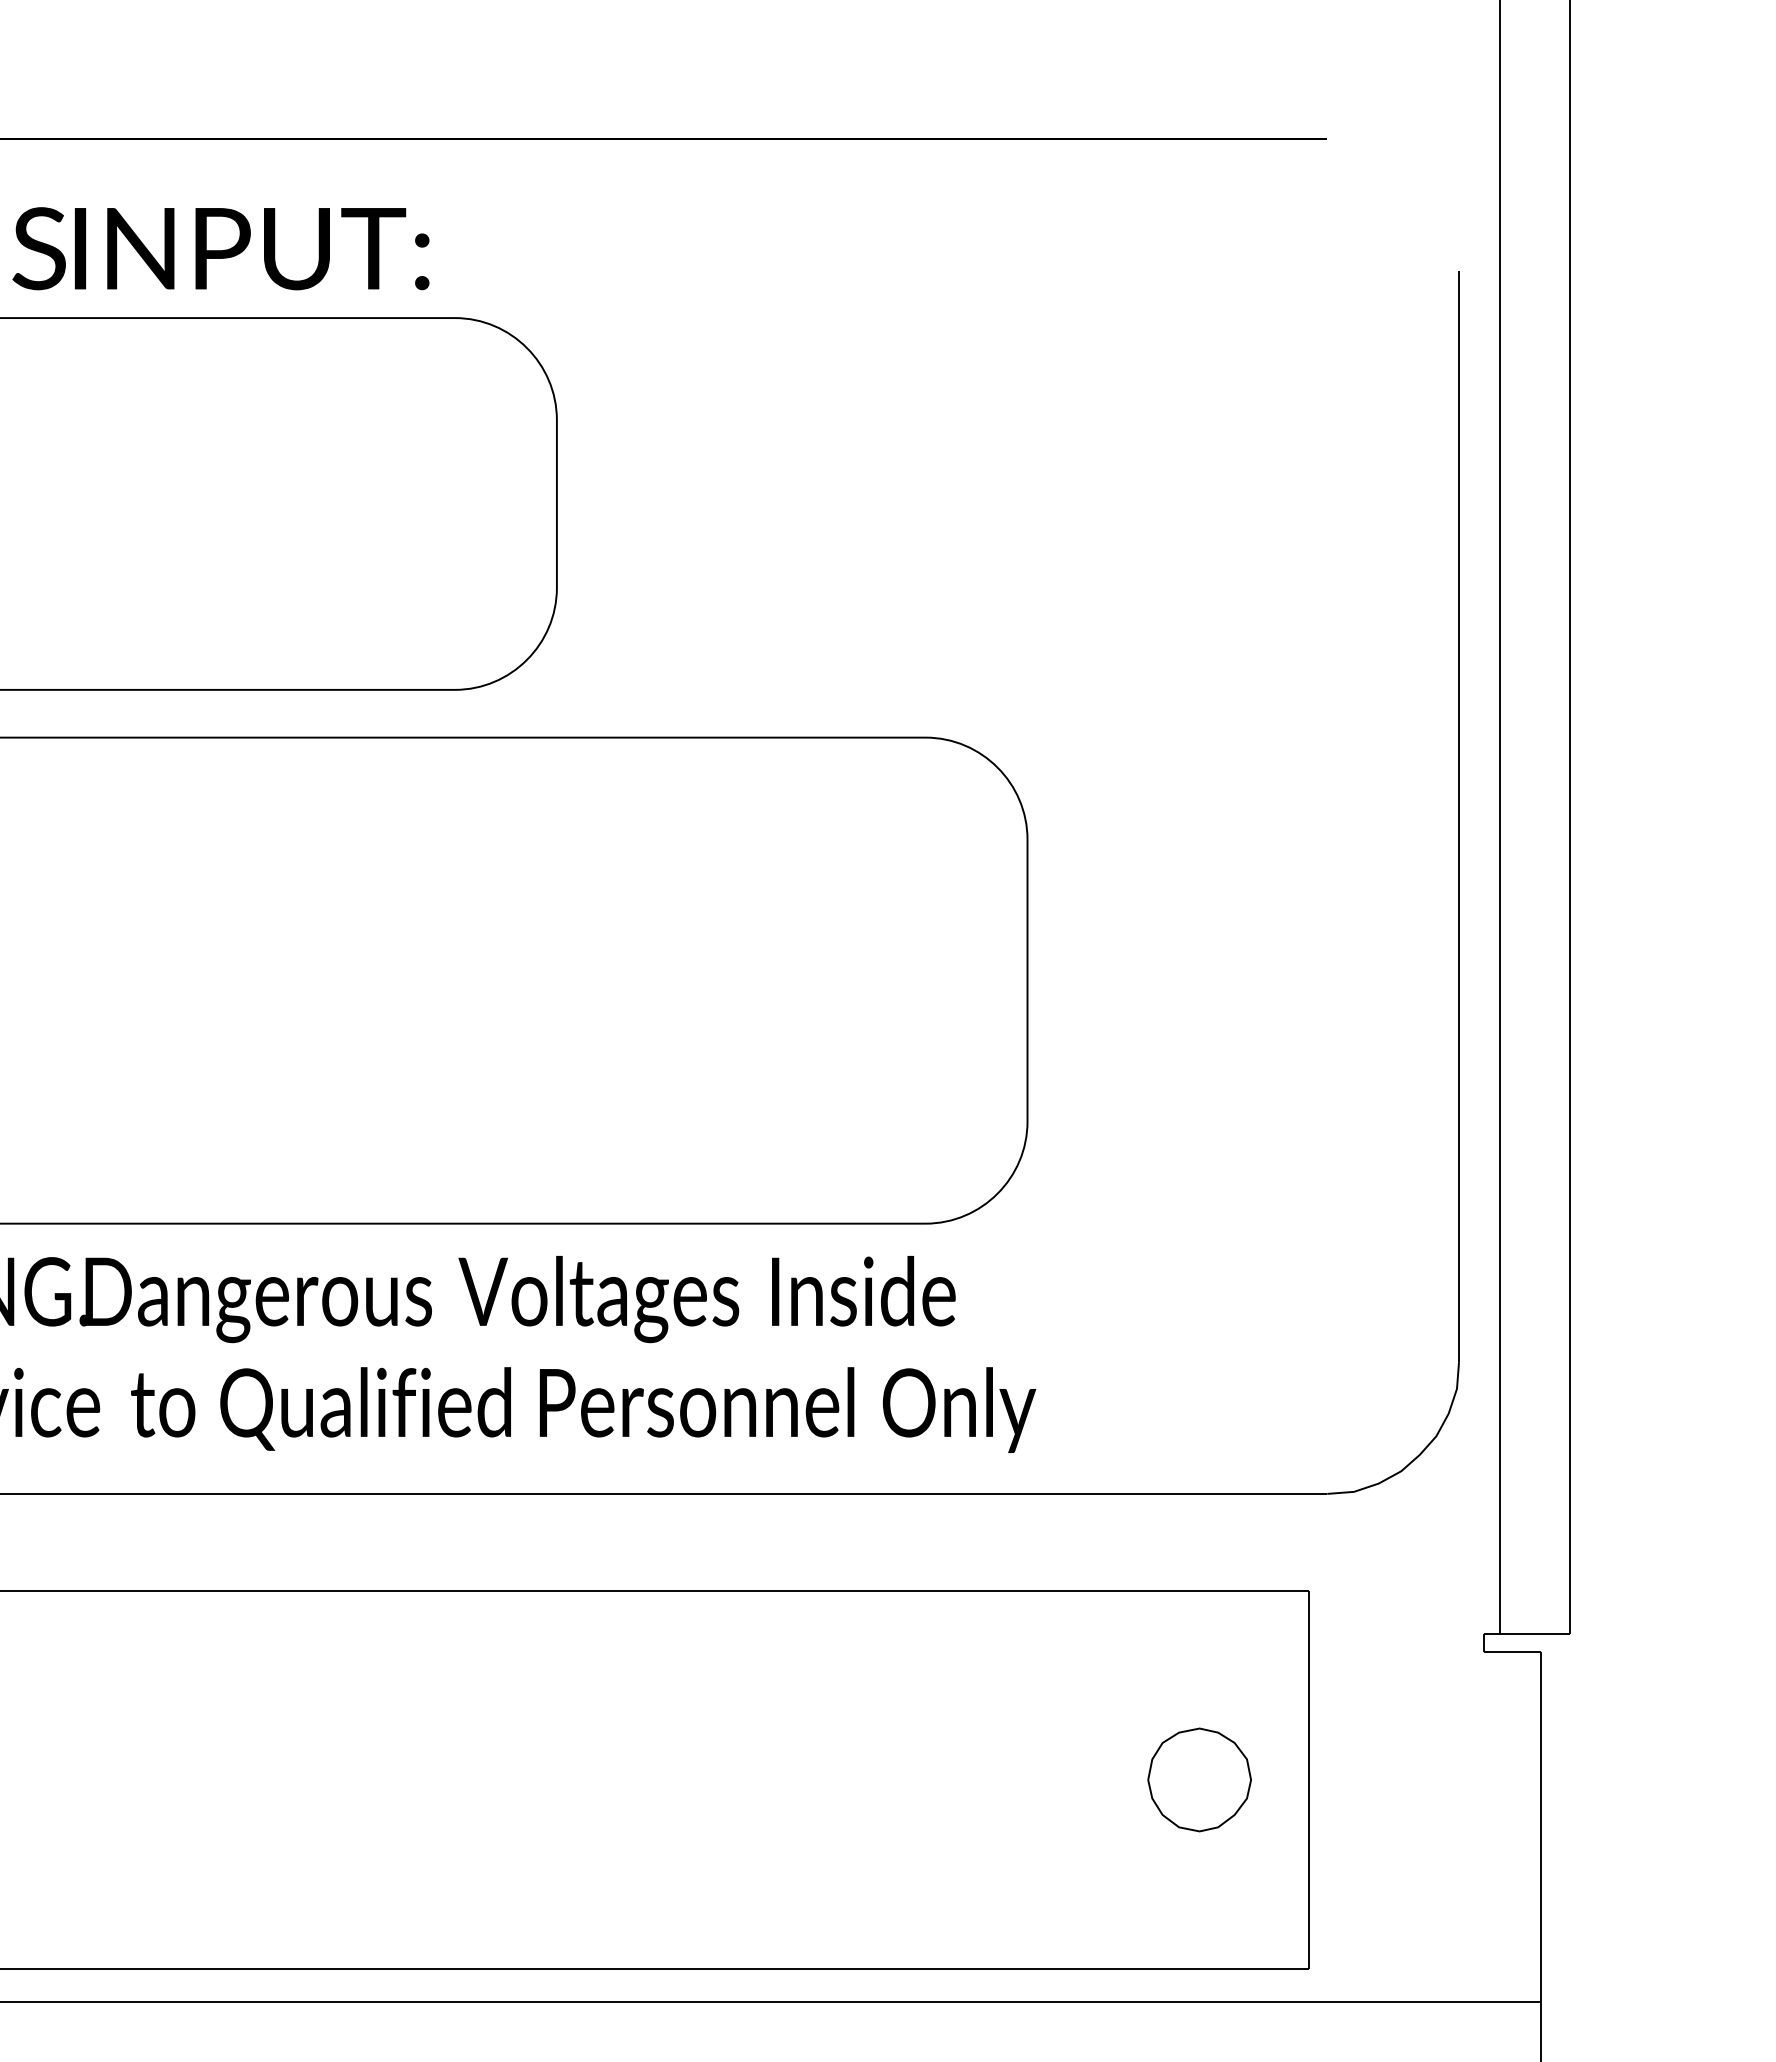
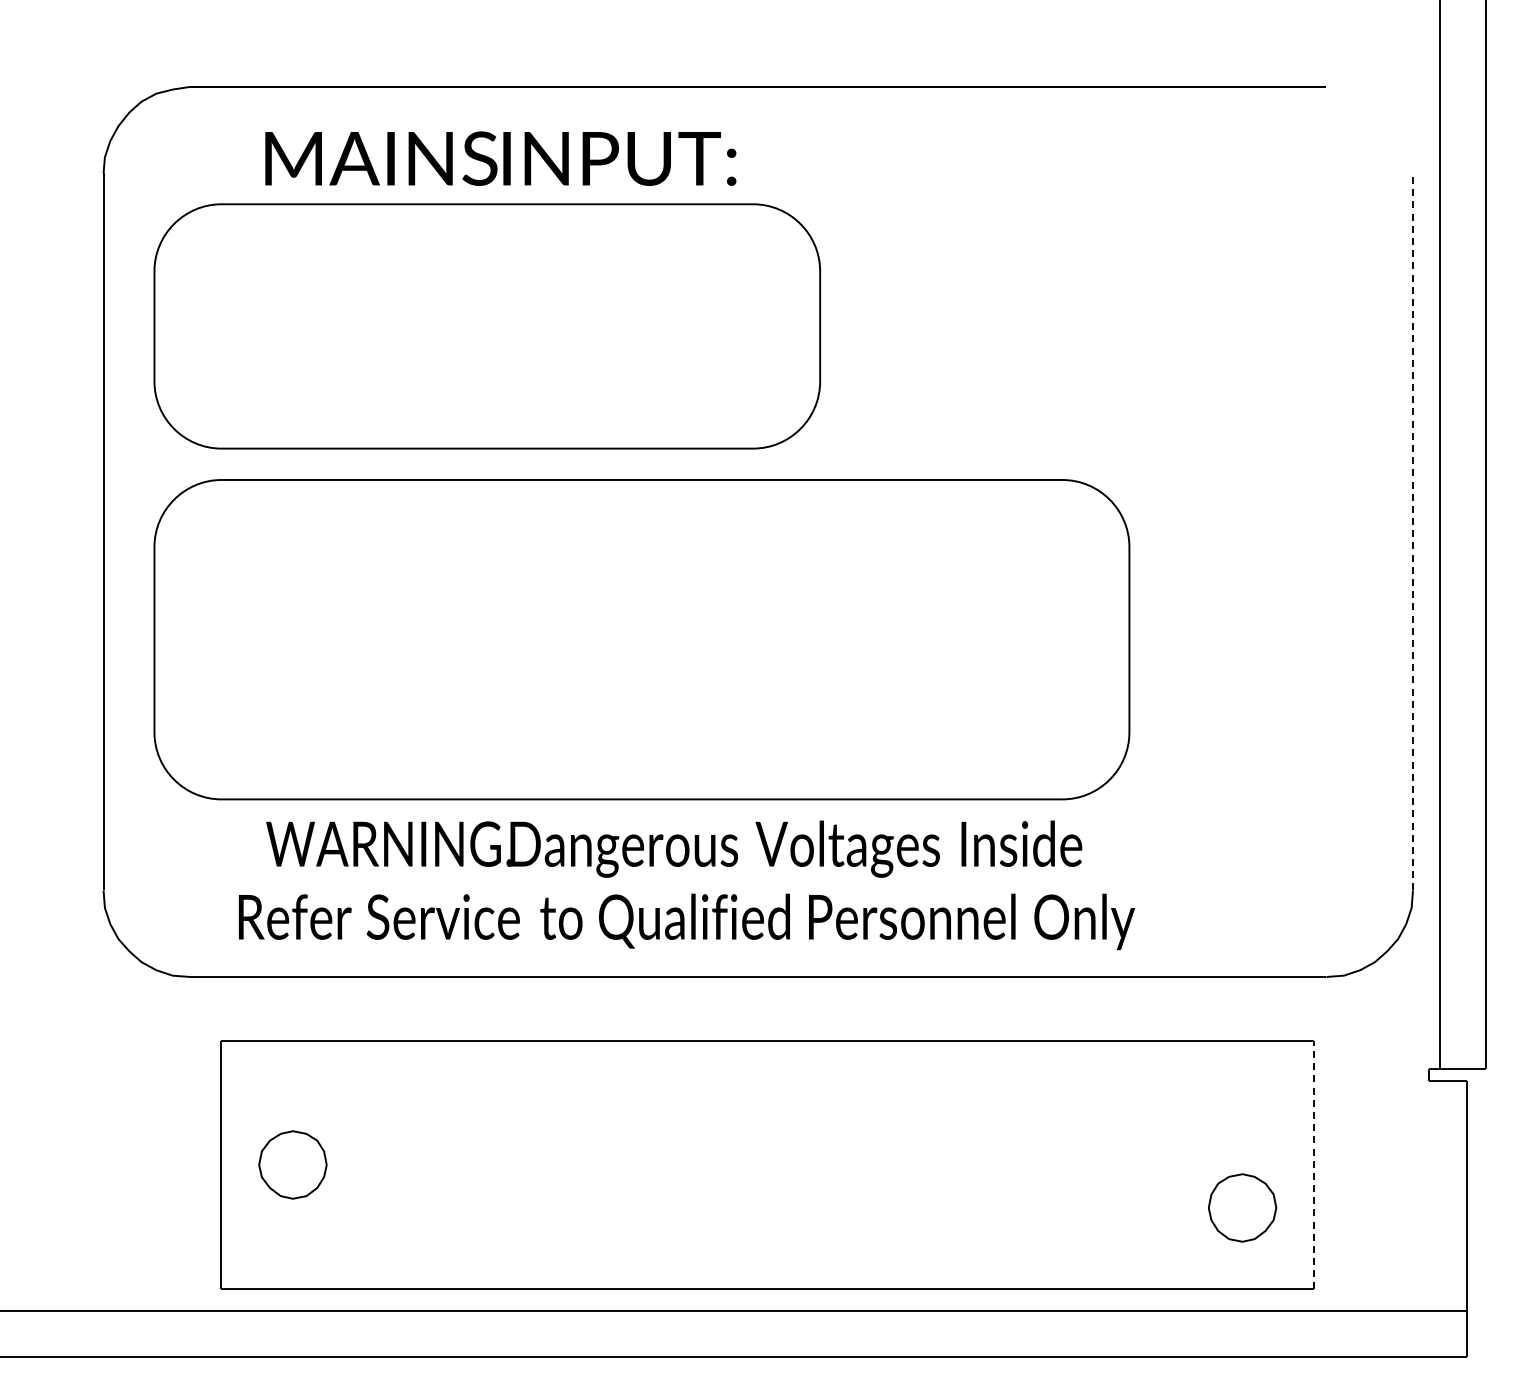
line: (1458, 815) -> (1412, 531), solid -> dashed
part: (1199, 1779) -> (1242, 1207), moved
line: (1309, 1779) -> (1314, 1164), solid -> dashed

